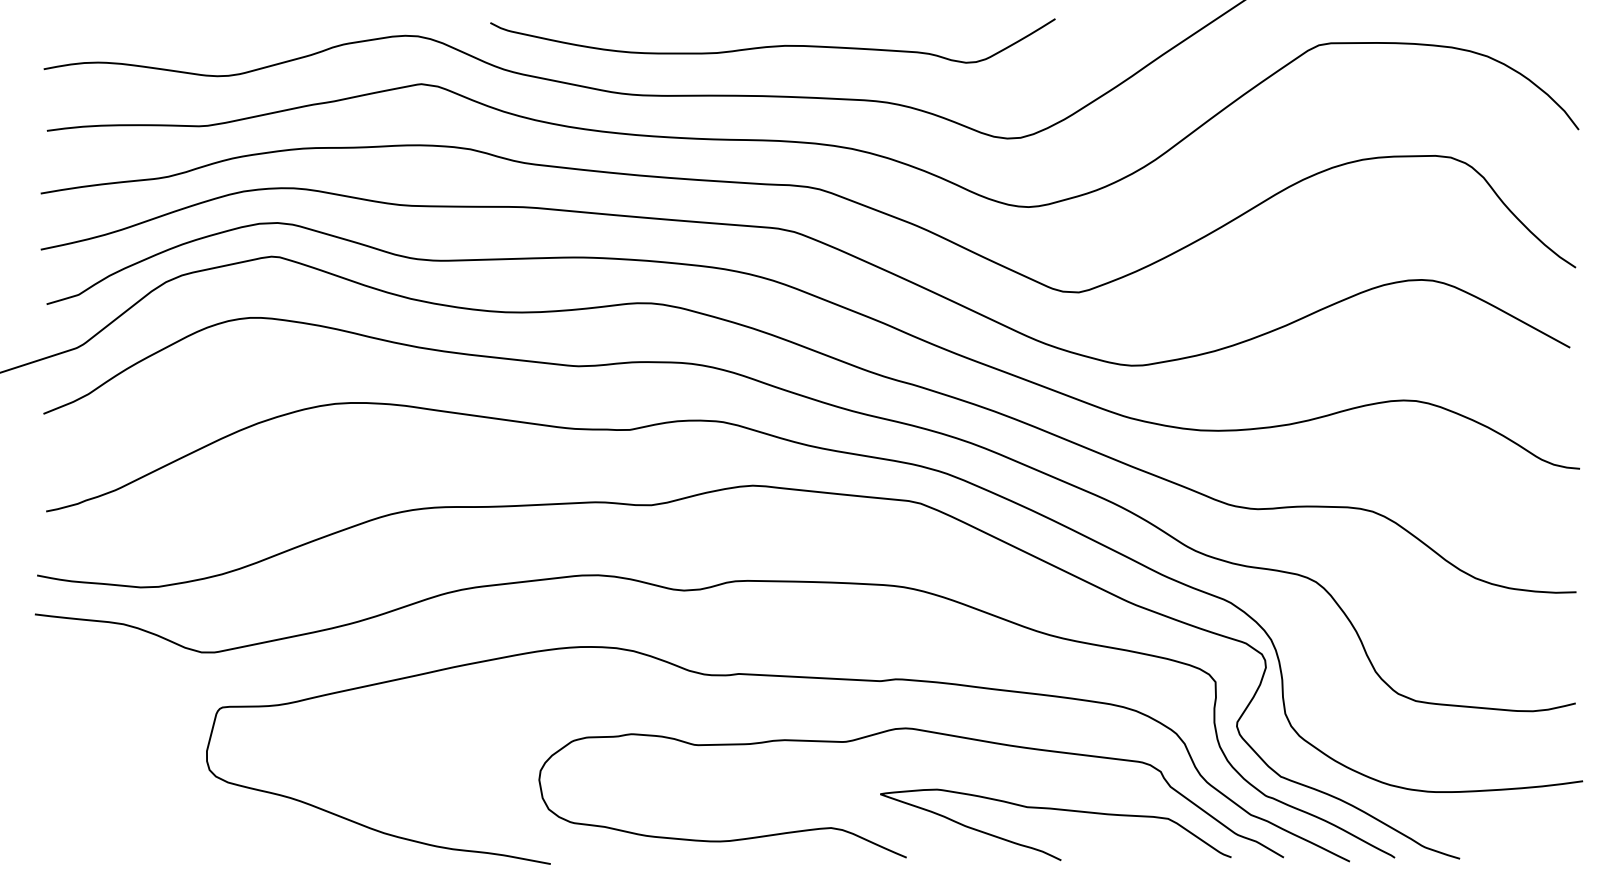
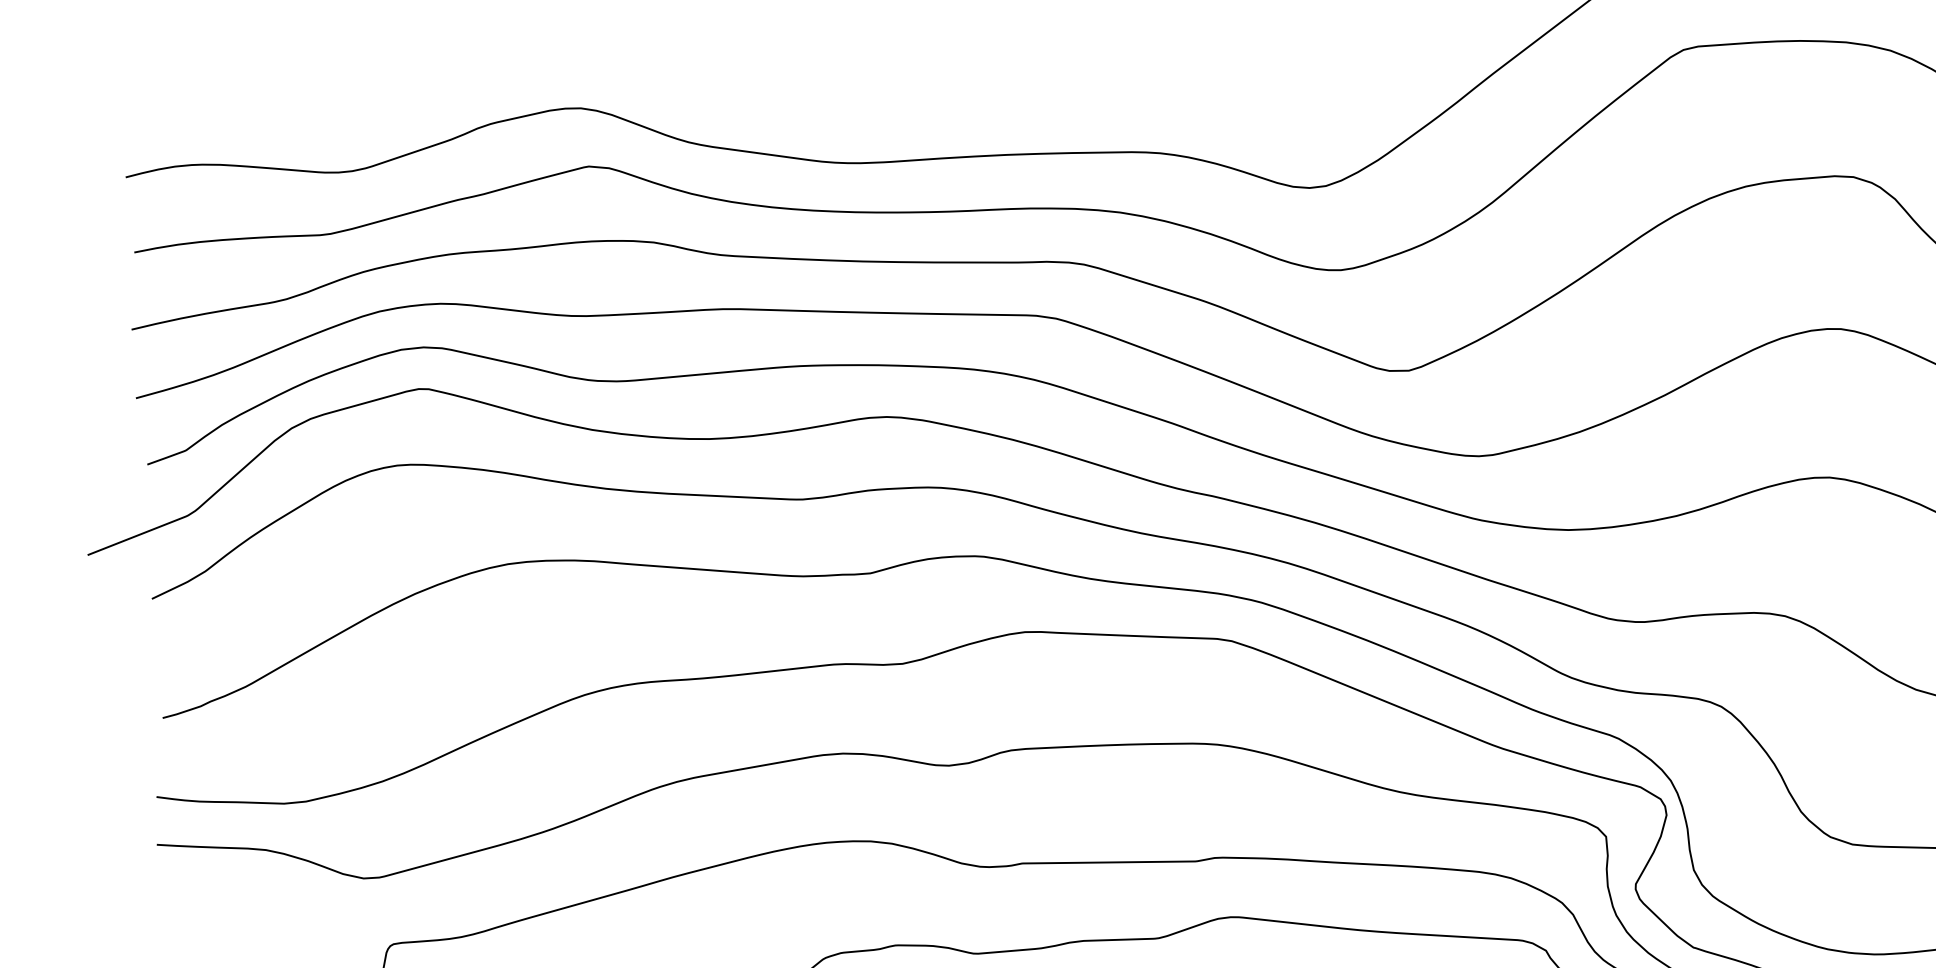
curve: (772, 45) -> (1015, 92), removed

